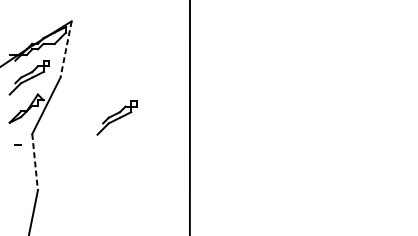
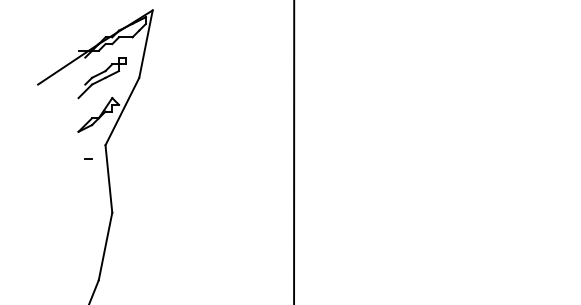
line: (65, 49) -> (145, 44), dashed -> solid
part: (116, 118) -> (206, 126), removed
line: (34, 162) -> (108, 179), dashed -> solid

